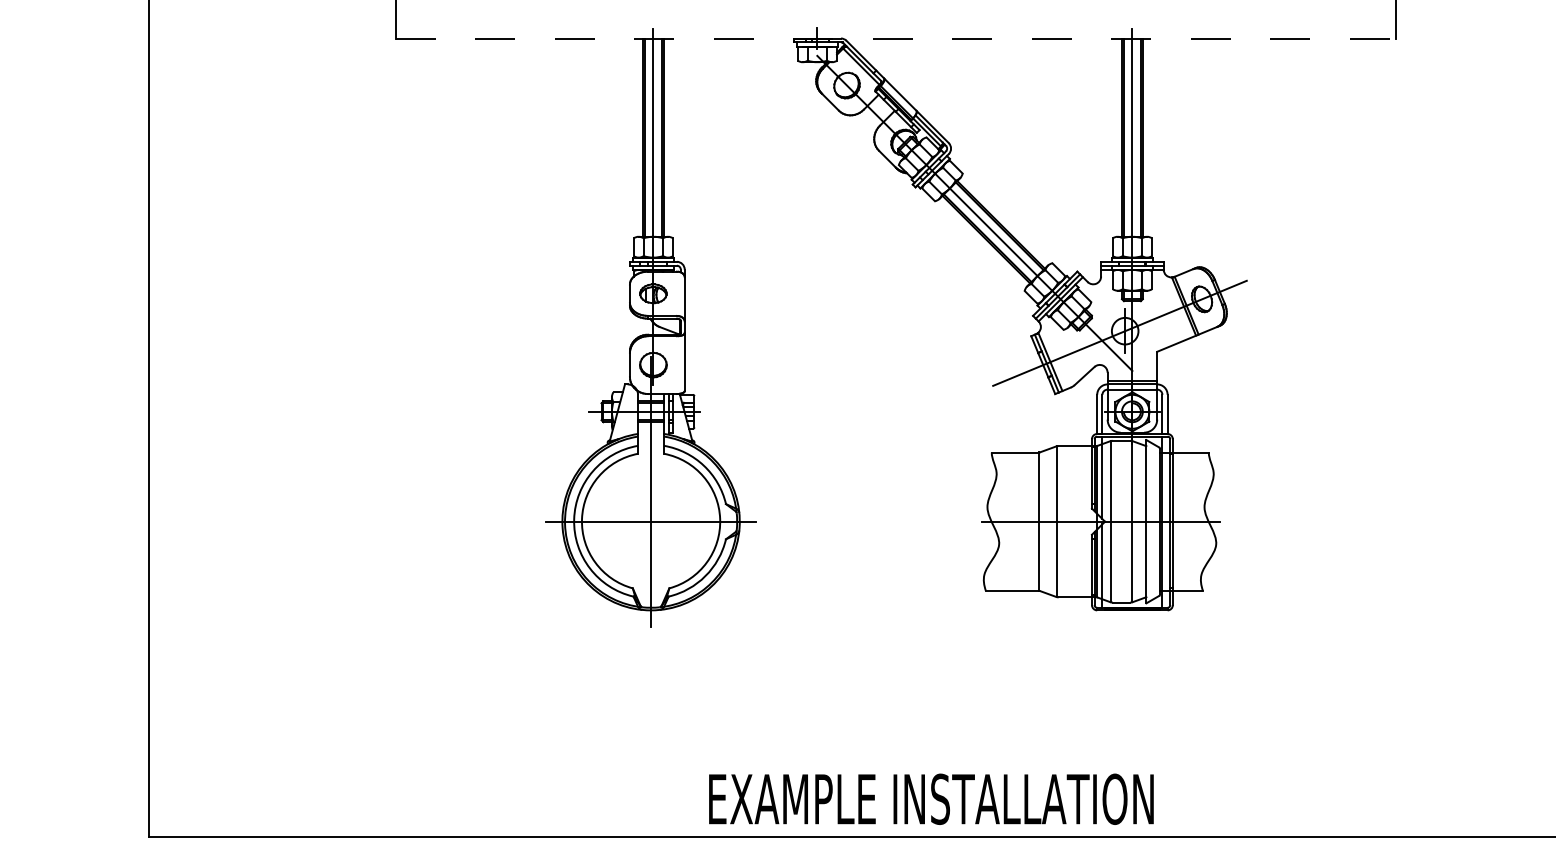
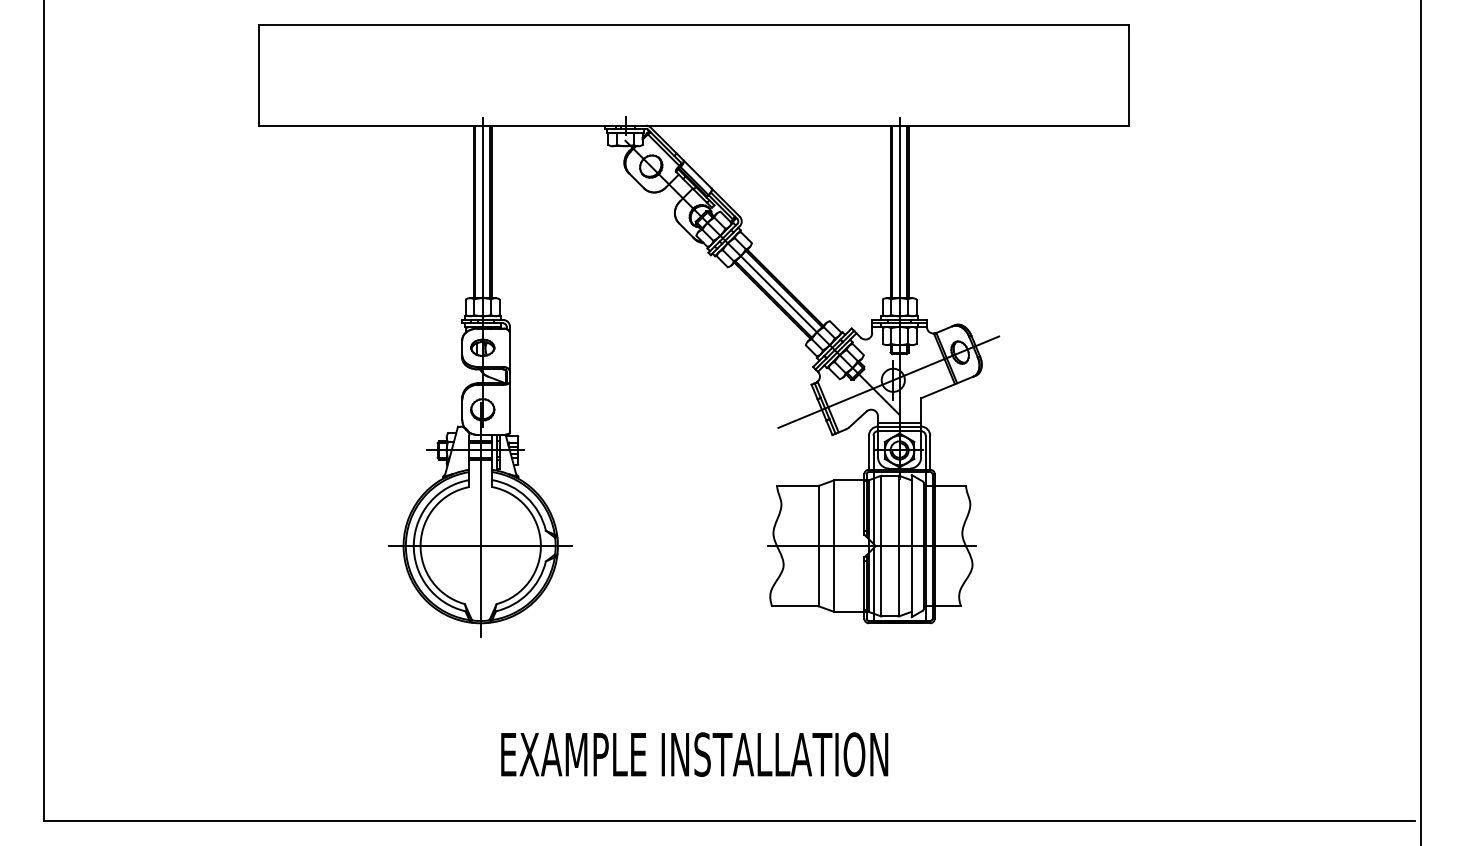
line: (896, 38) -> (694, 125), dashed -> solid
text: (931, 799) -> (694, 754), moved

